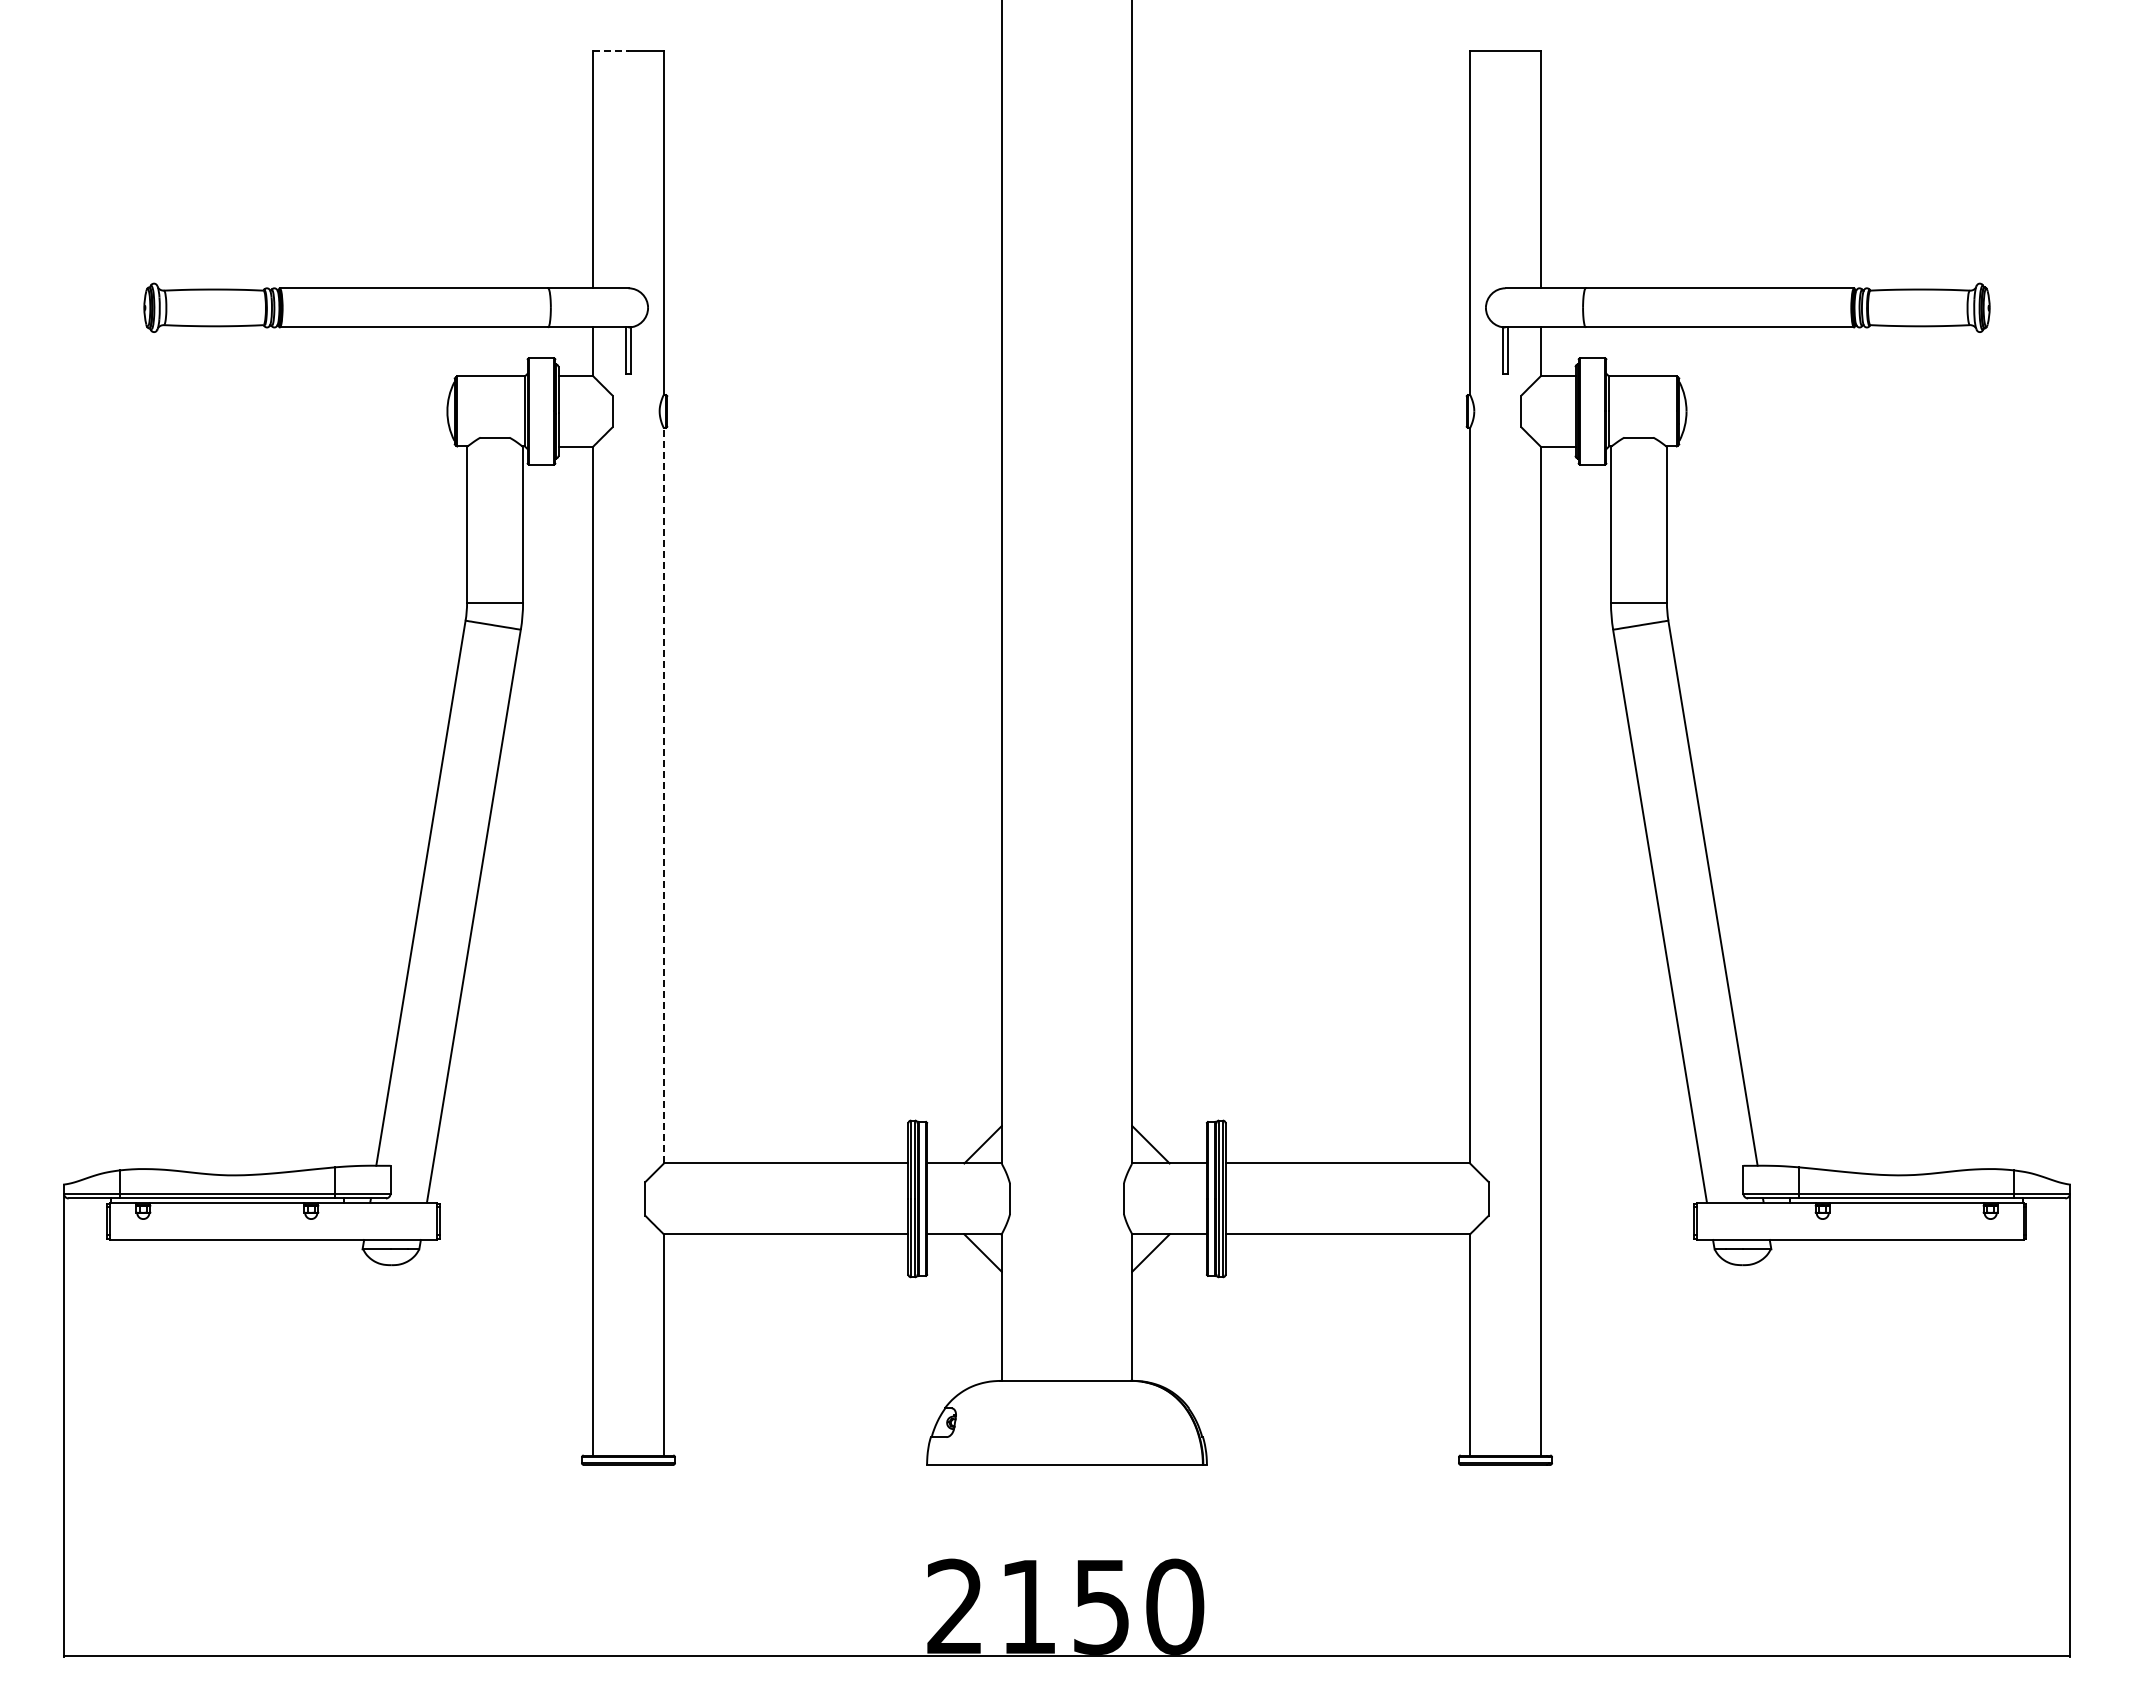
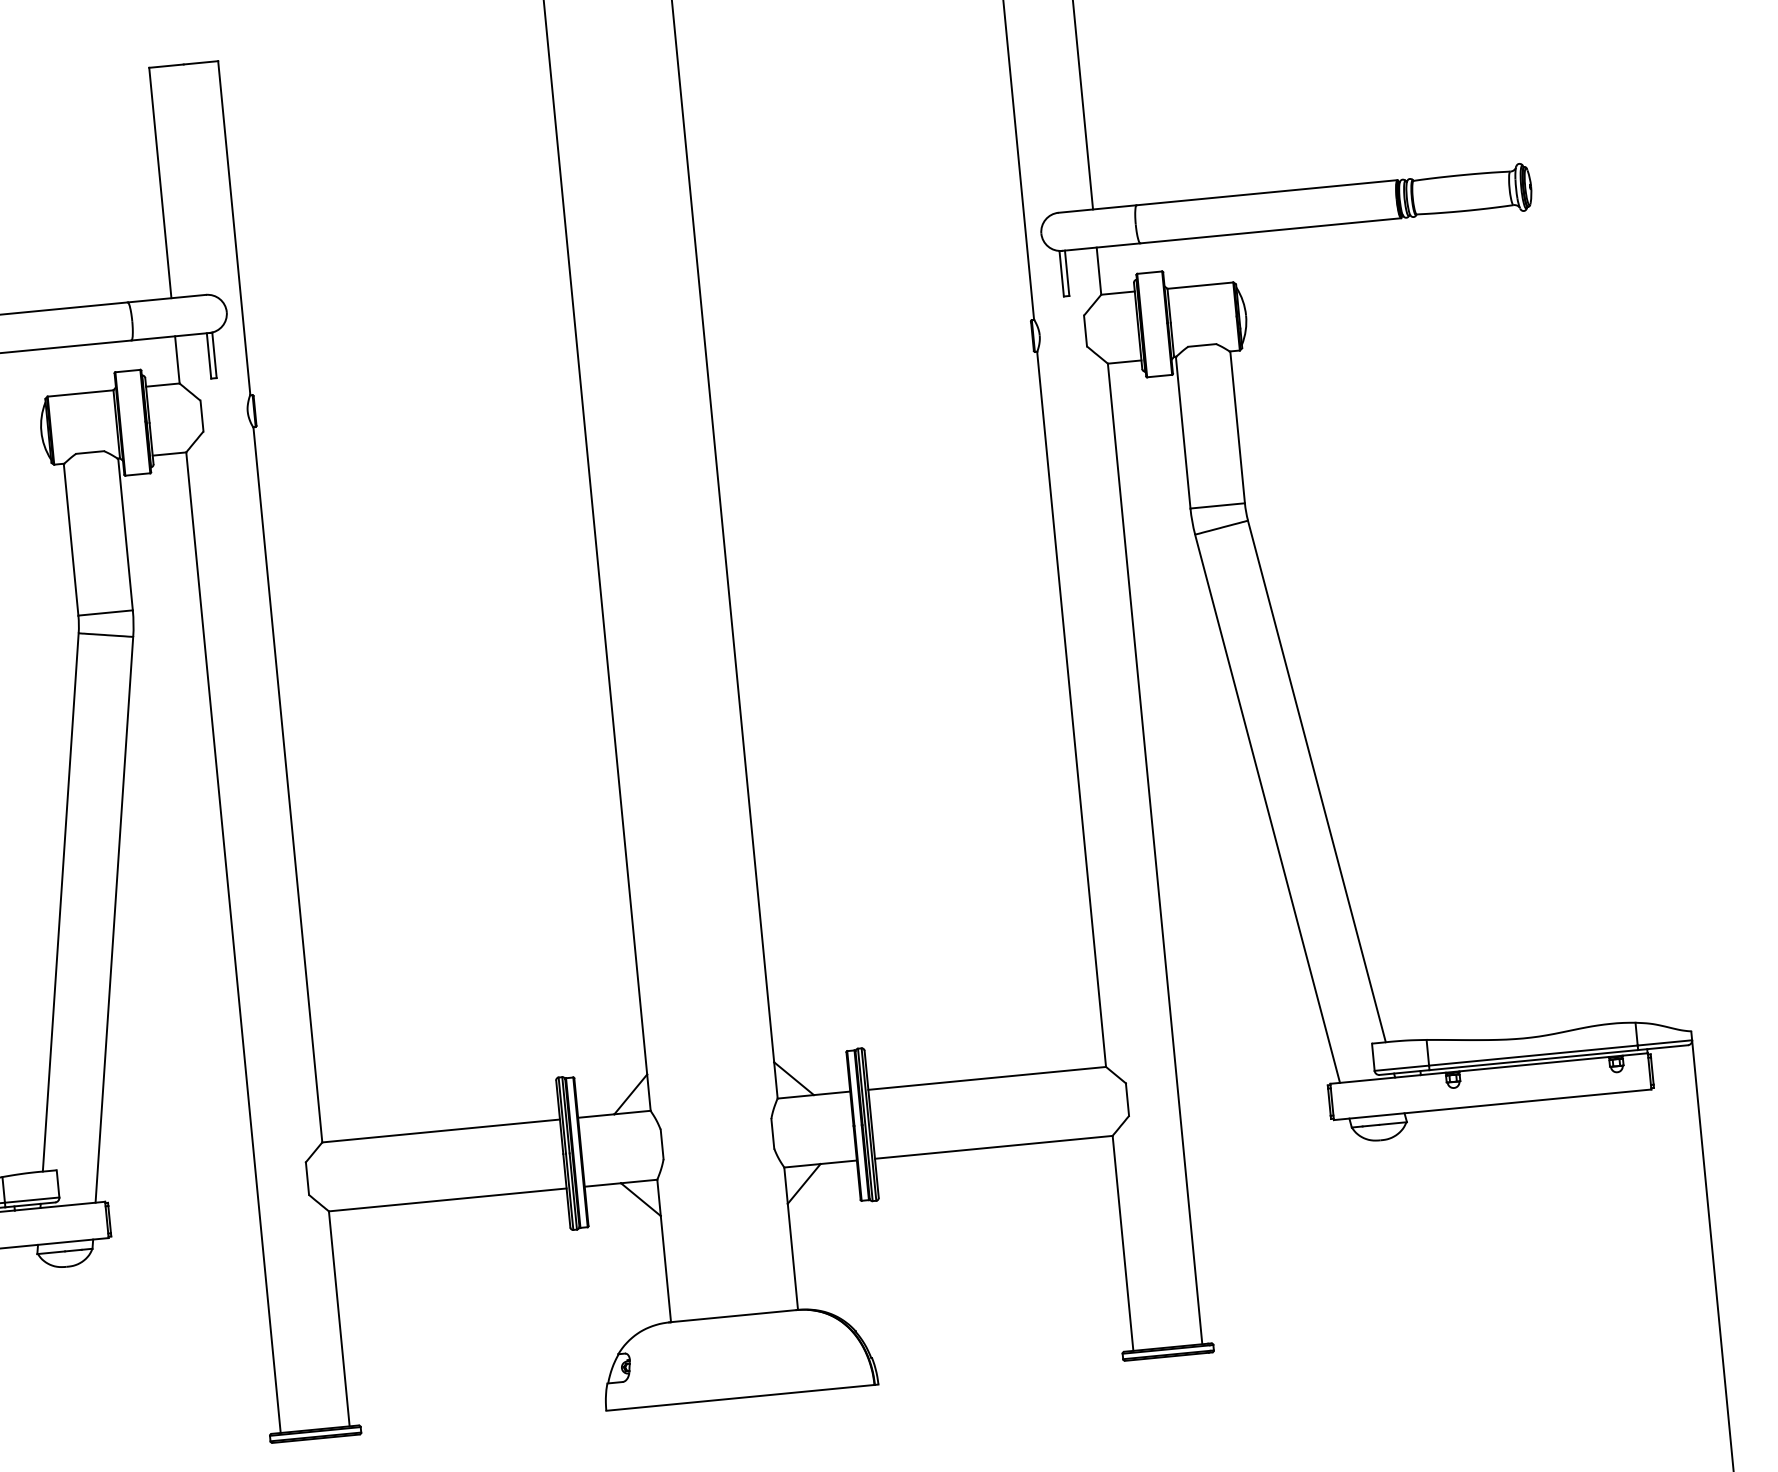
line: (610, 51) -> (166, 66), dashed -> solid
line: (663, 795) -> (287, 784), dashed -> solid

